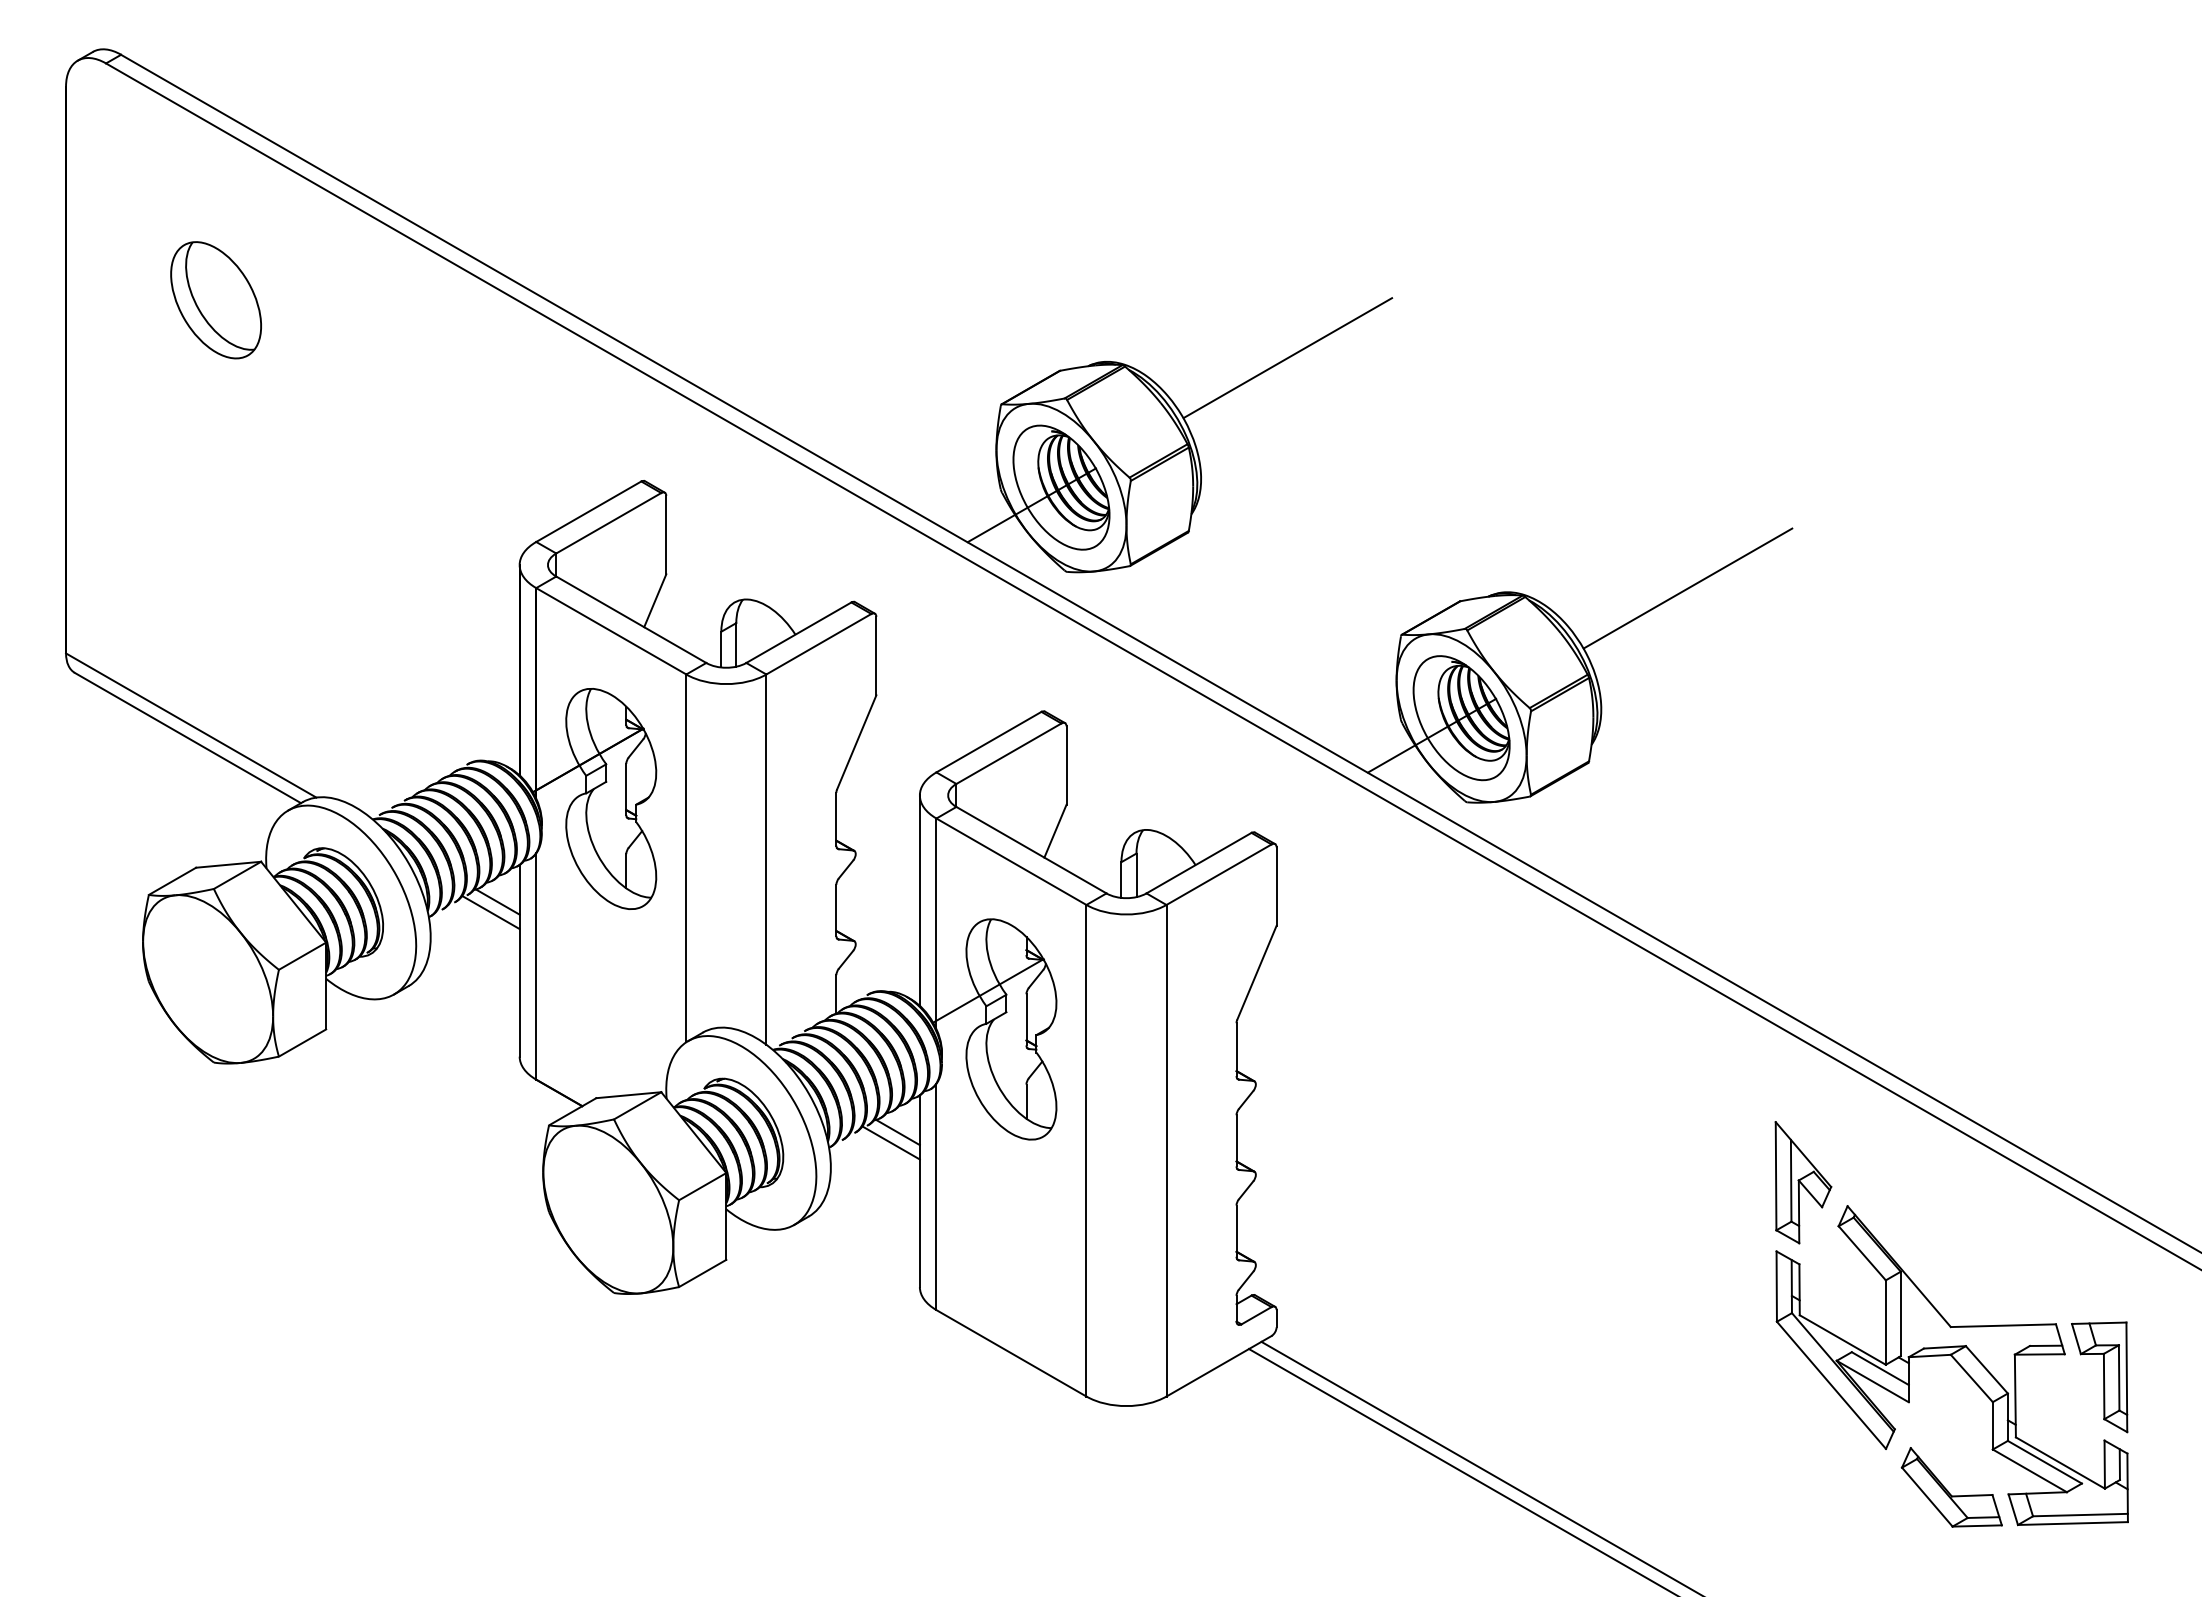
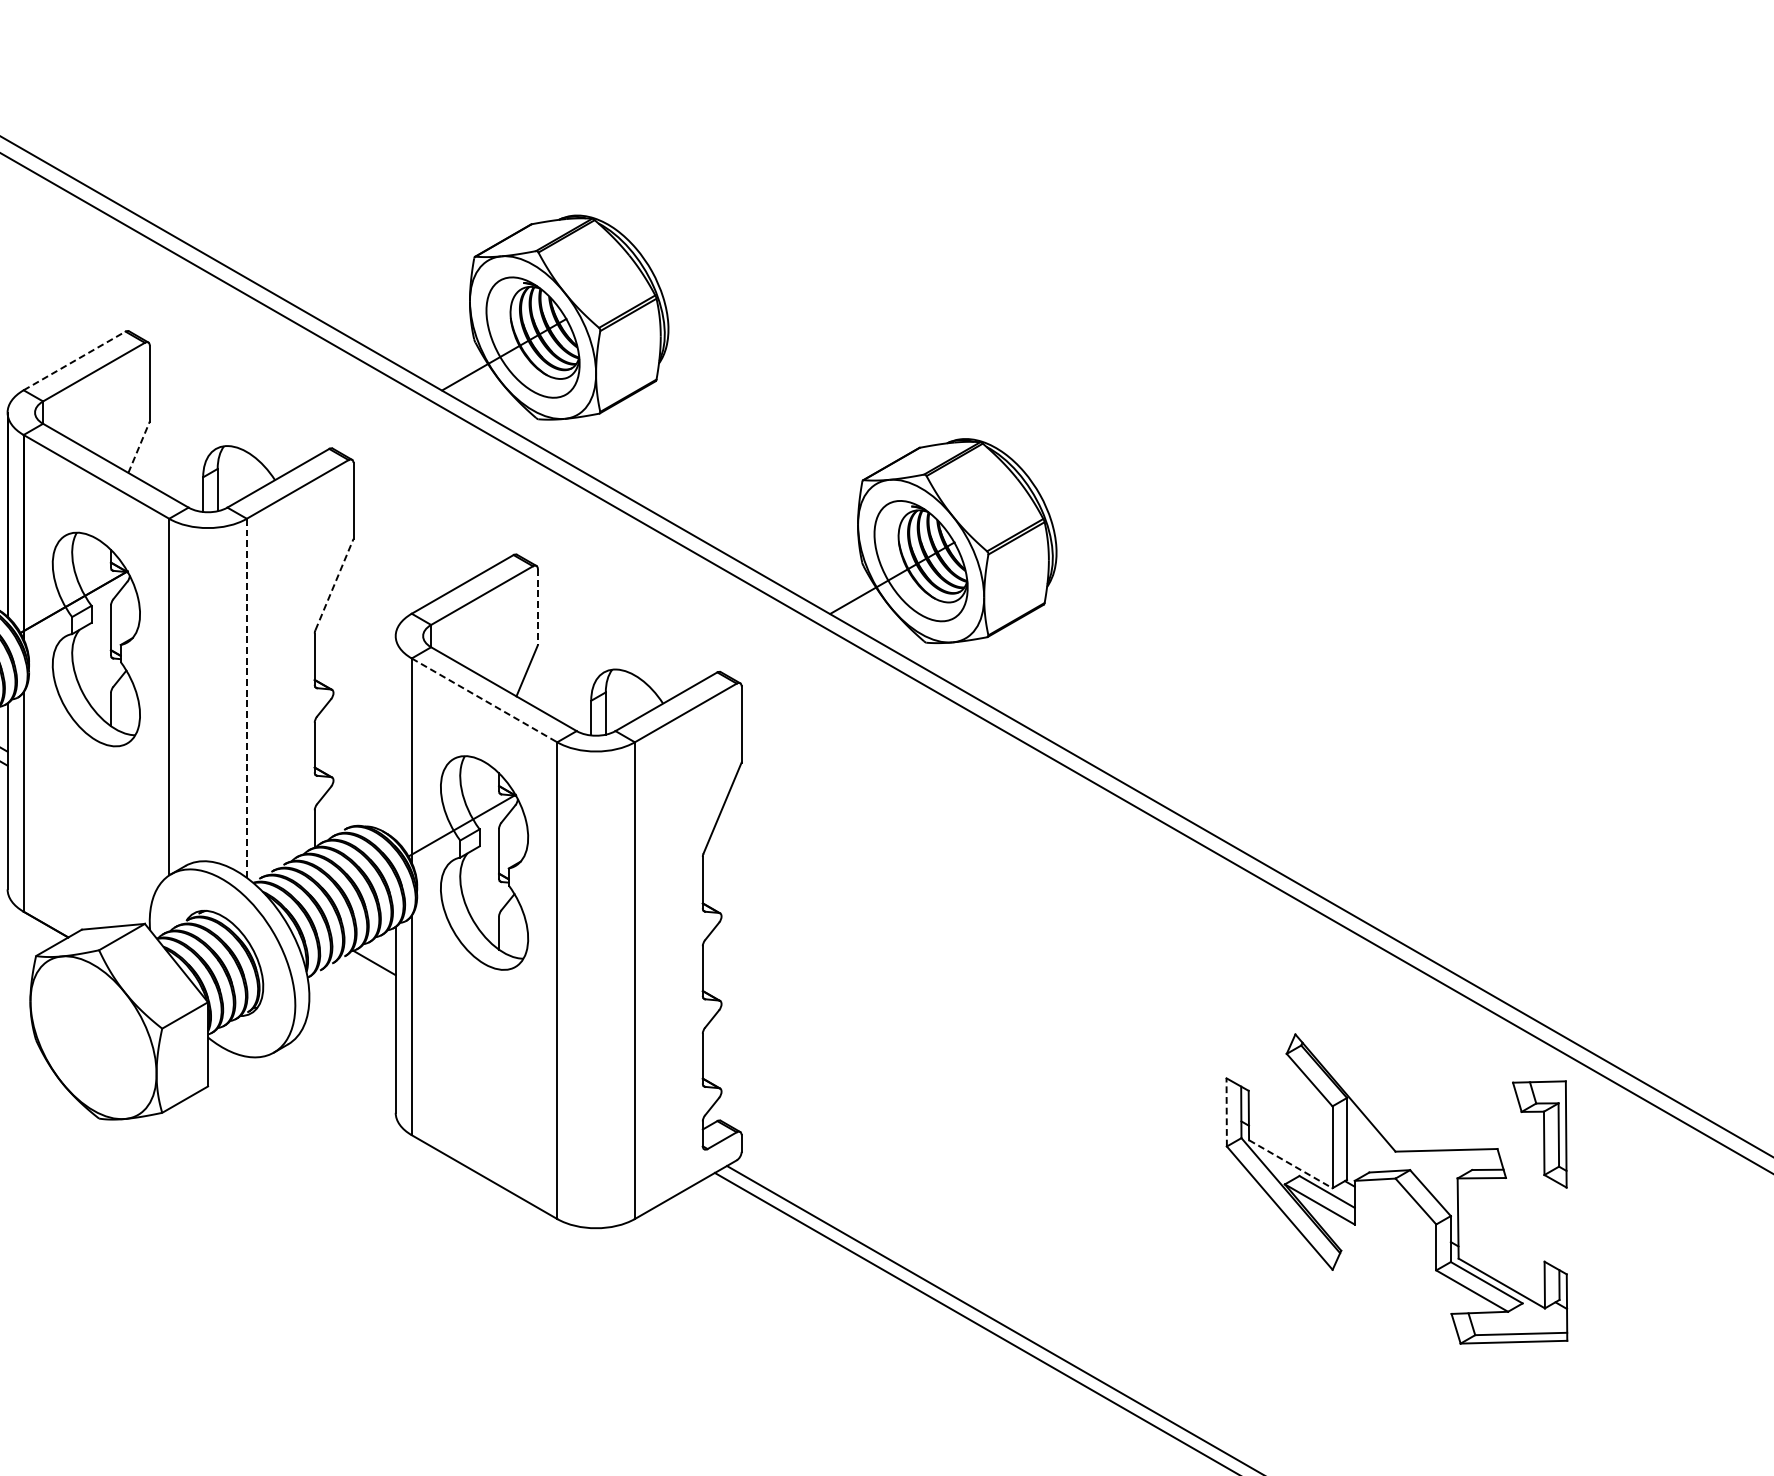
line: (1287, 358) -> (752, 212), removed
line: (588, 511) -> (74, 360), solid -> dashed
line: (1687, 588) -> (1140, 435), removed
line: (655, 600) -> (139, 447), solid -> dashed
line: (856, 742) -> (334, 584), solid -> dashed
line: (1066, 766) -> (537, 608), solid -> dashed
line: (766, 859) -> (246, 698), solid -> dashed
line: (1011, 861) -> (484, 700), solid -> dashed
line: (919, 900) -> (395, 737), removed
line: (891, 1143) -> (368, 973), removed
part: (1803, 1182) -> (1252, 1011), removed
line: (1776, 1286) -> (1226, 1112), solid -> dashed
line: (1842, 1340) -> (1290, 1164), solid -> dashed
part: (2099, 1377) -> (1539, 1134), moved
part: (1951, 1487) -> (1396, 1307), removed

